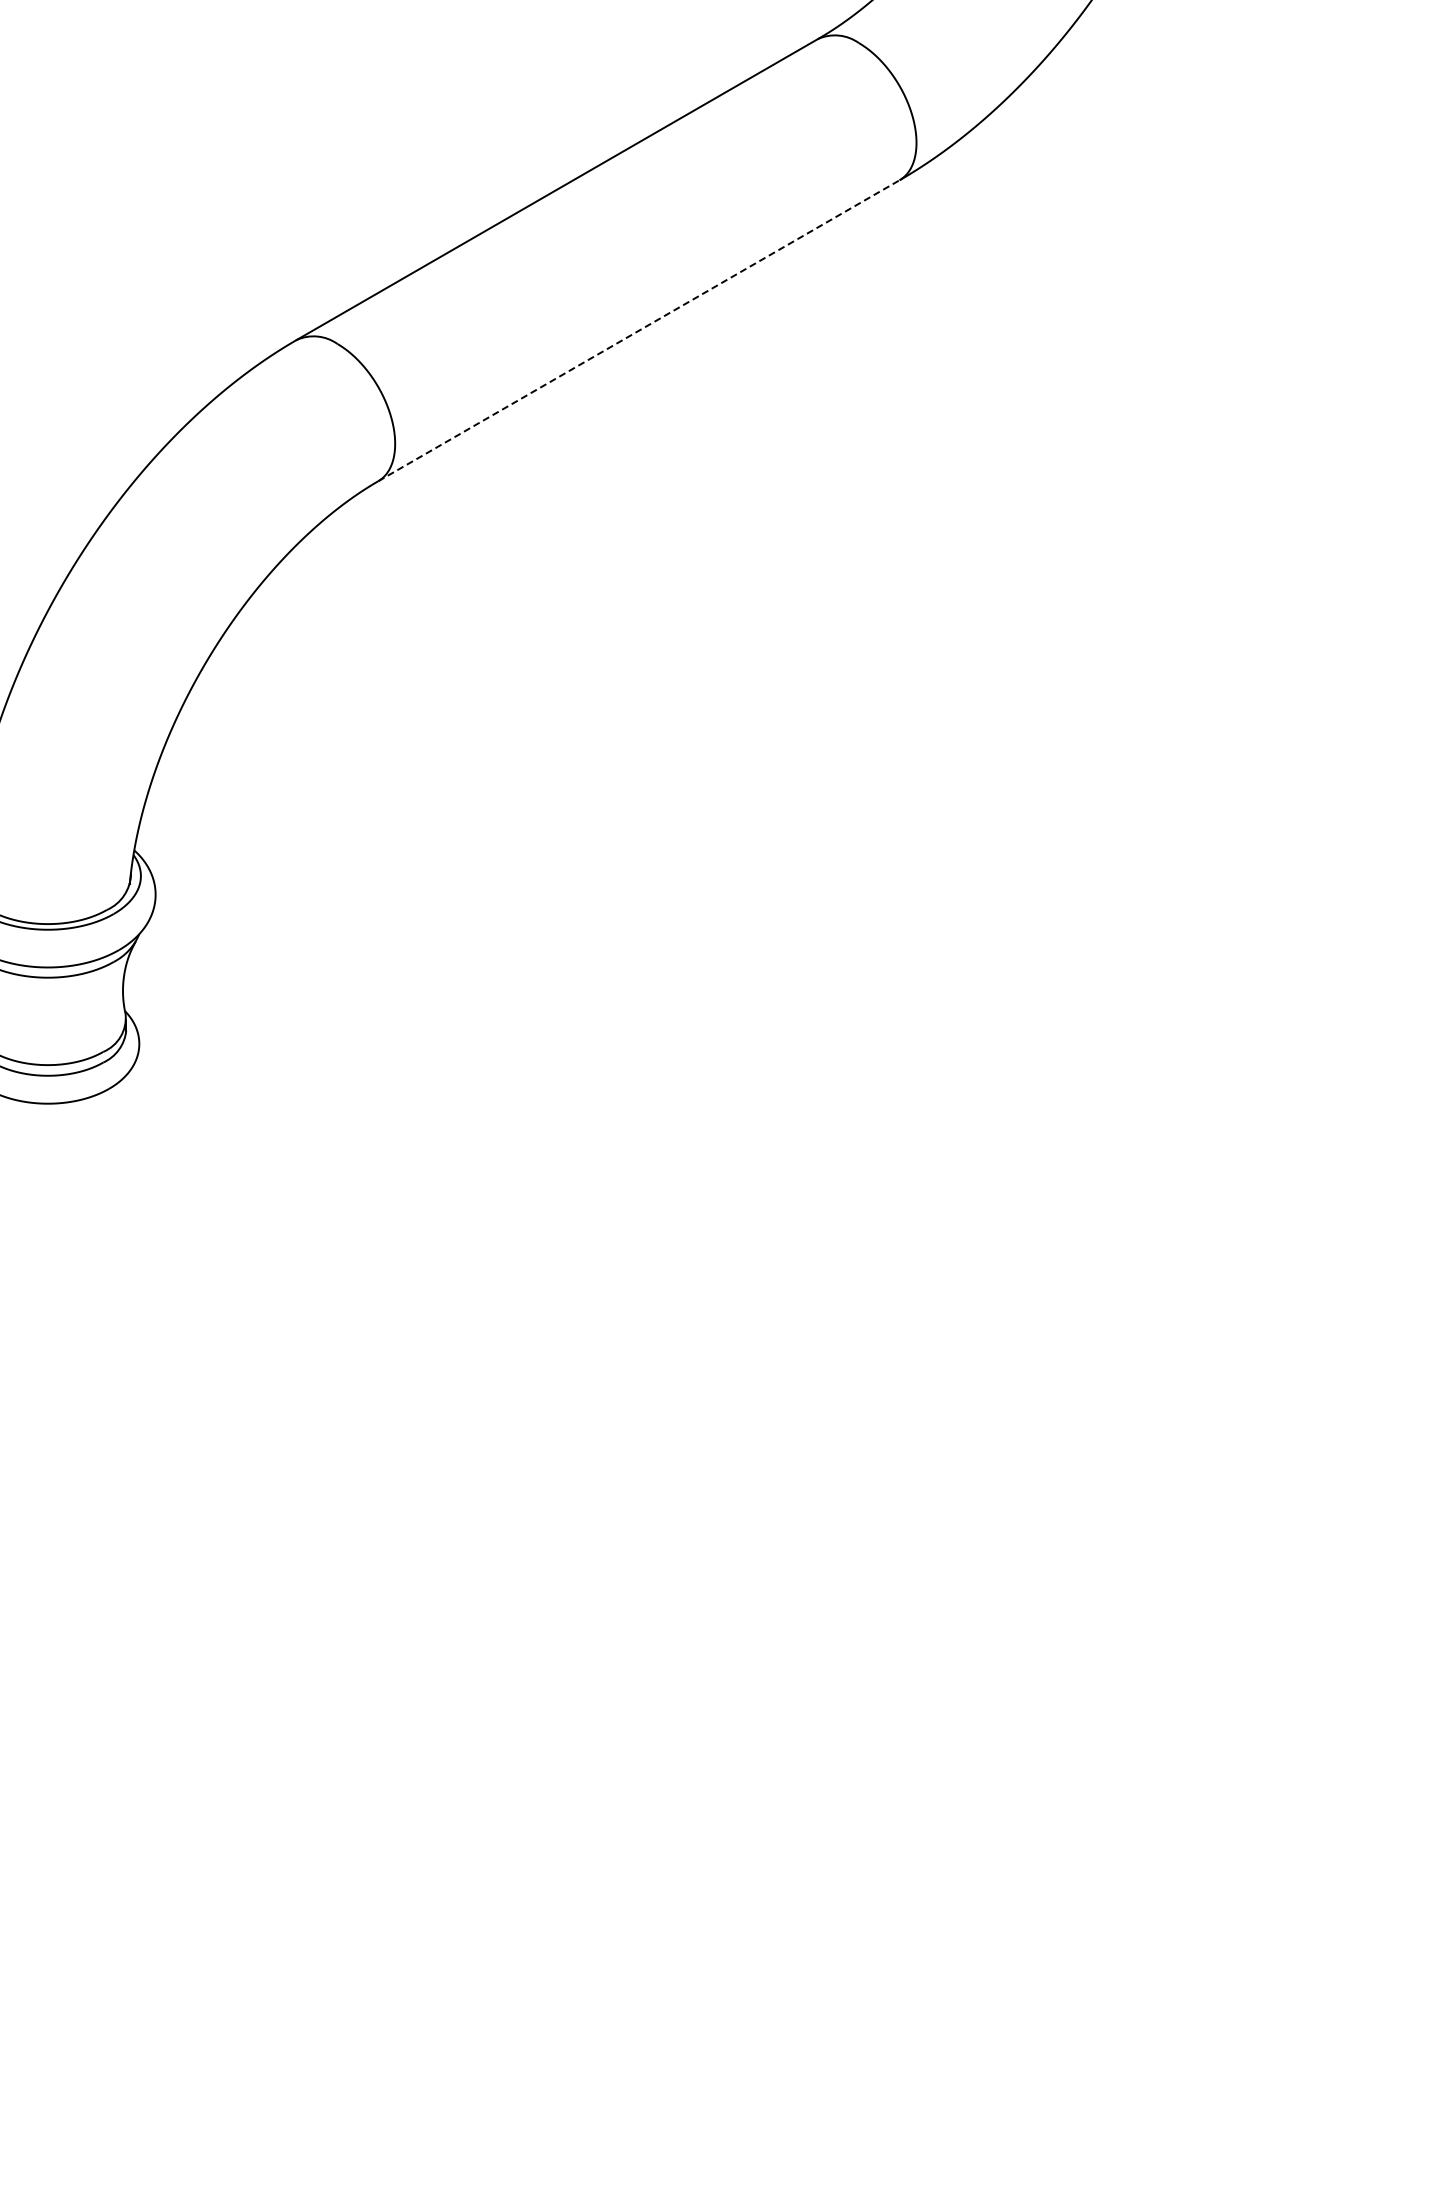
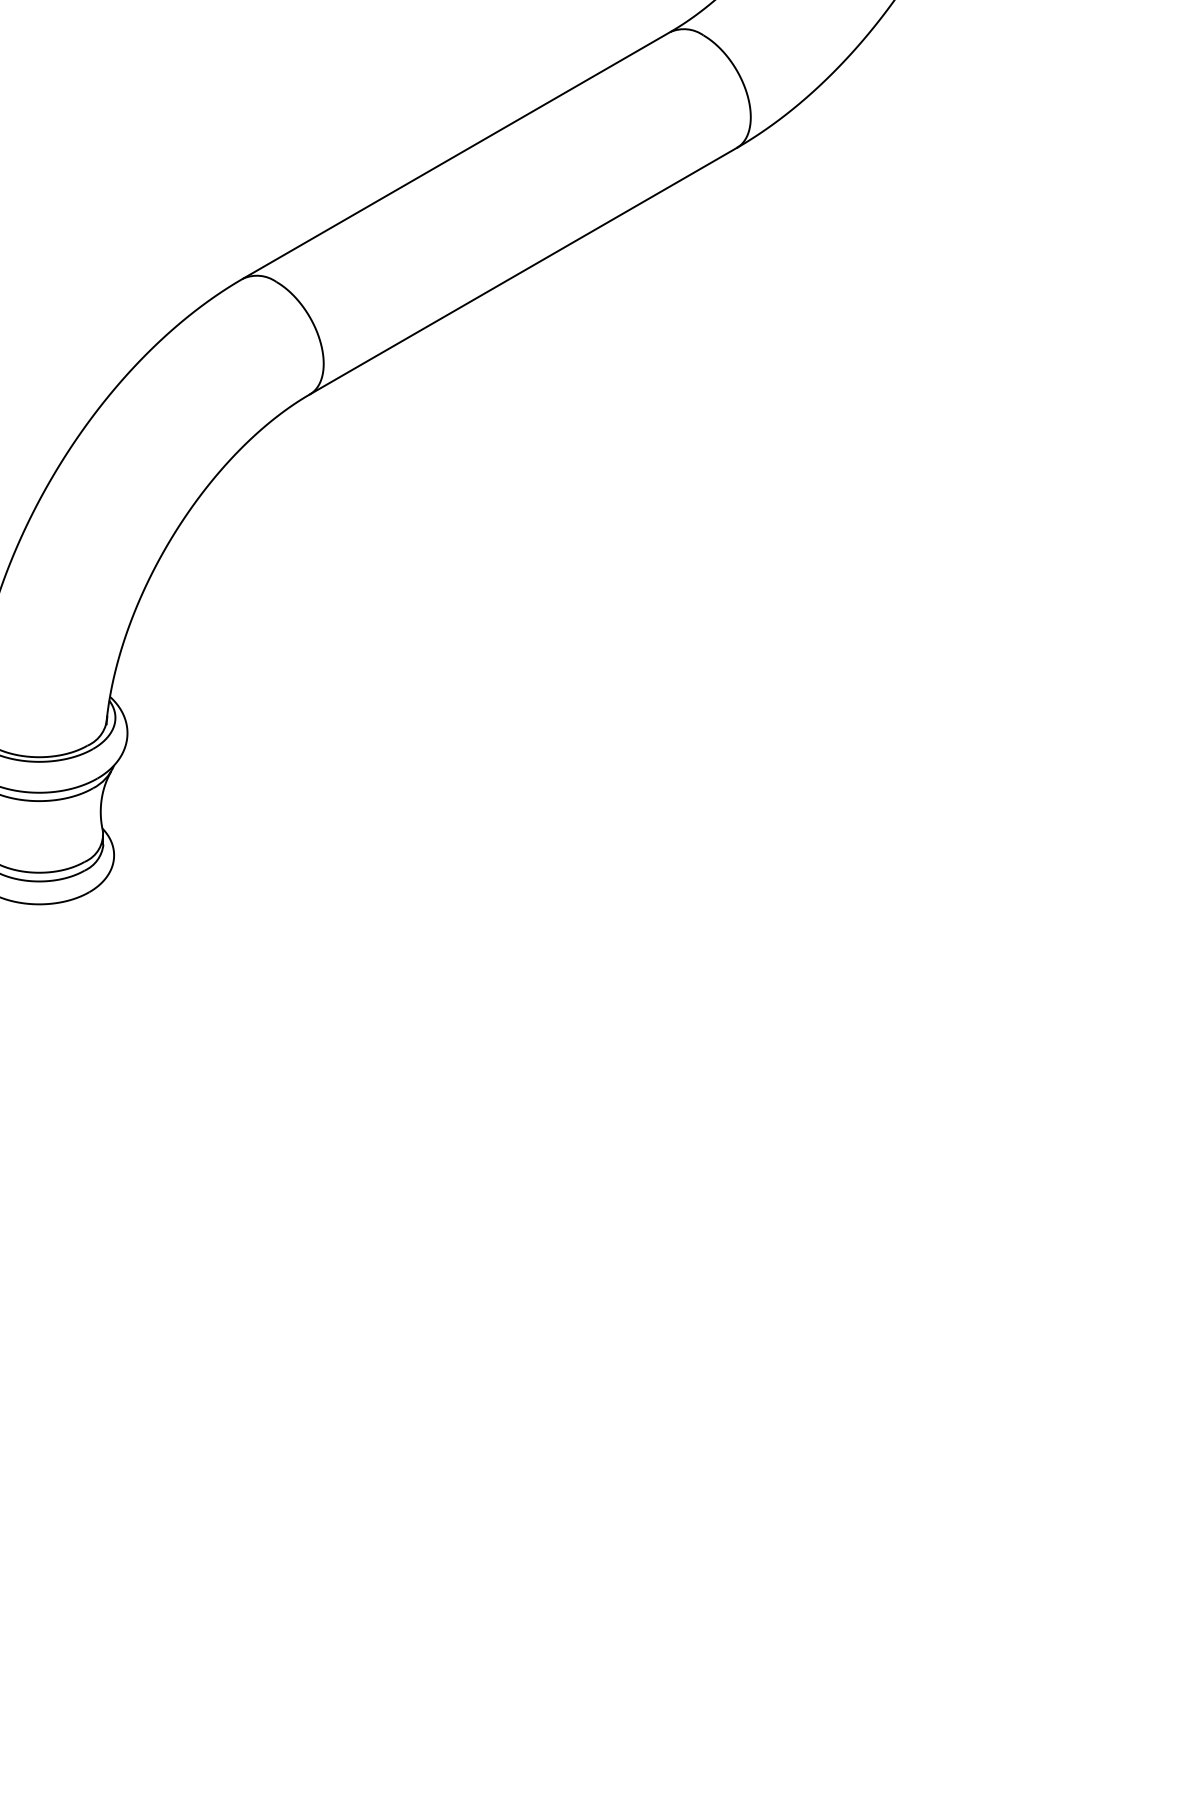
line: (638, 330) -> (523, 270), dashed -> solid

